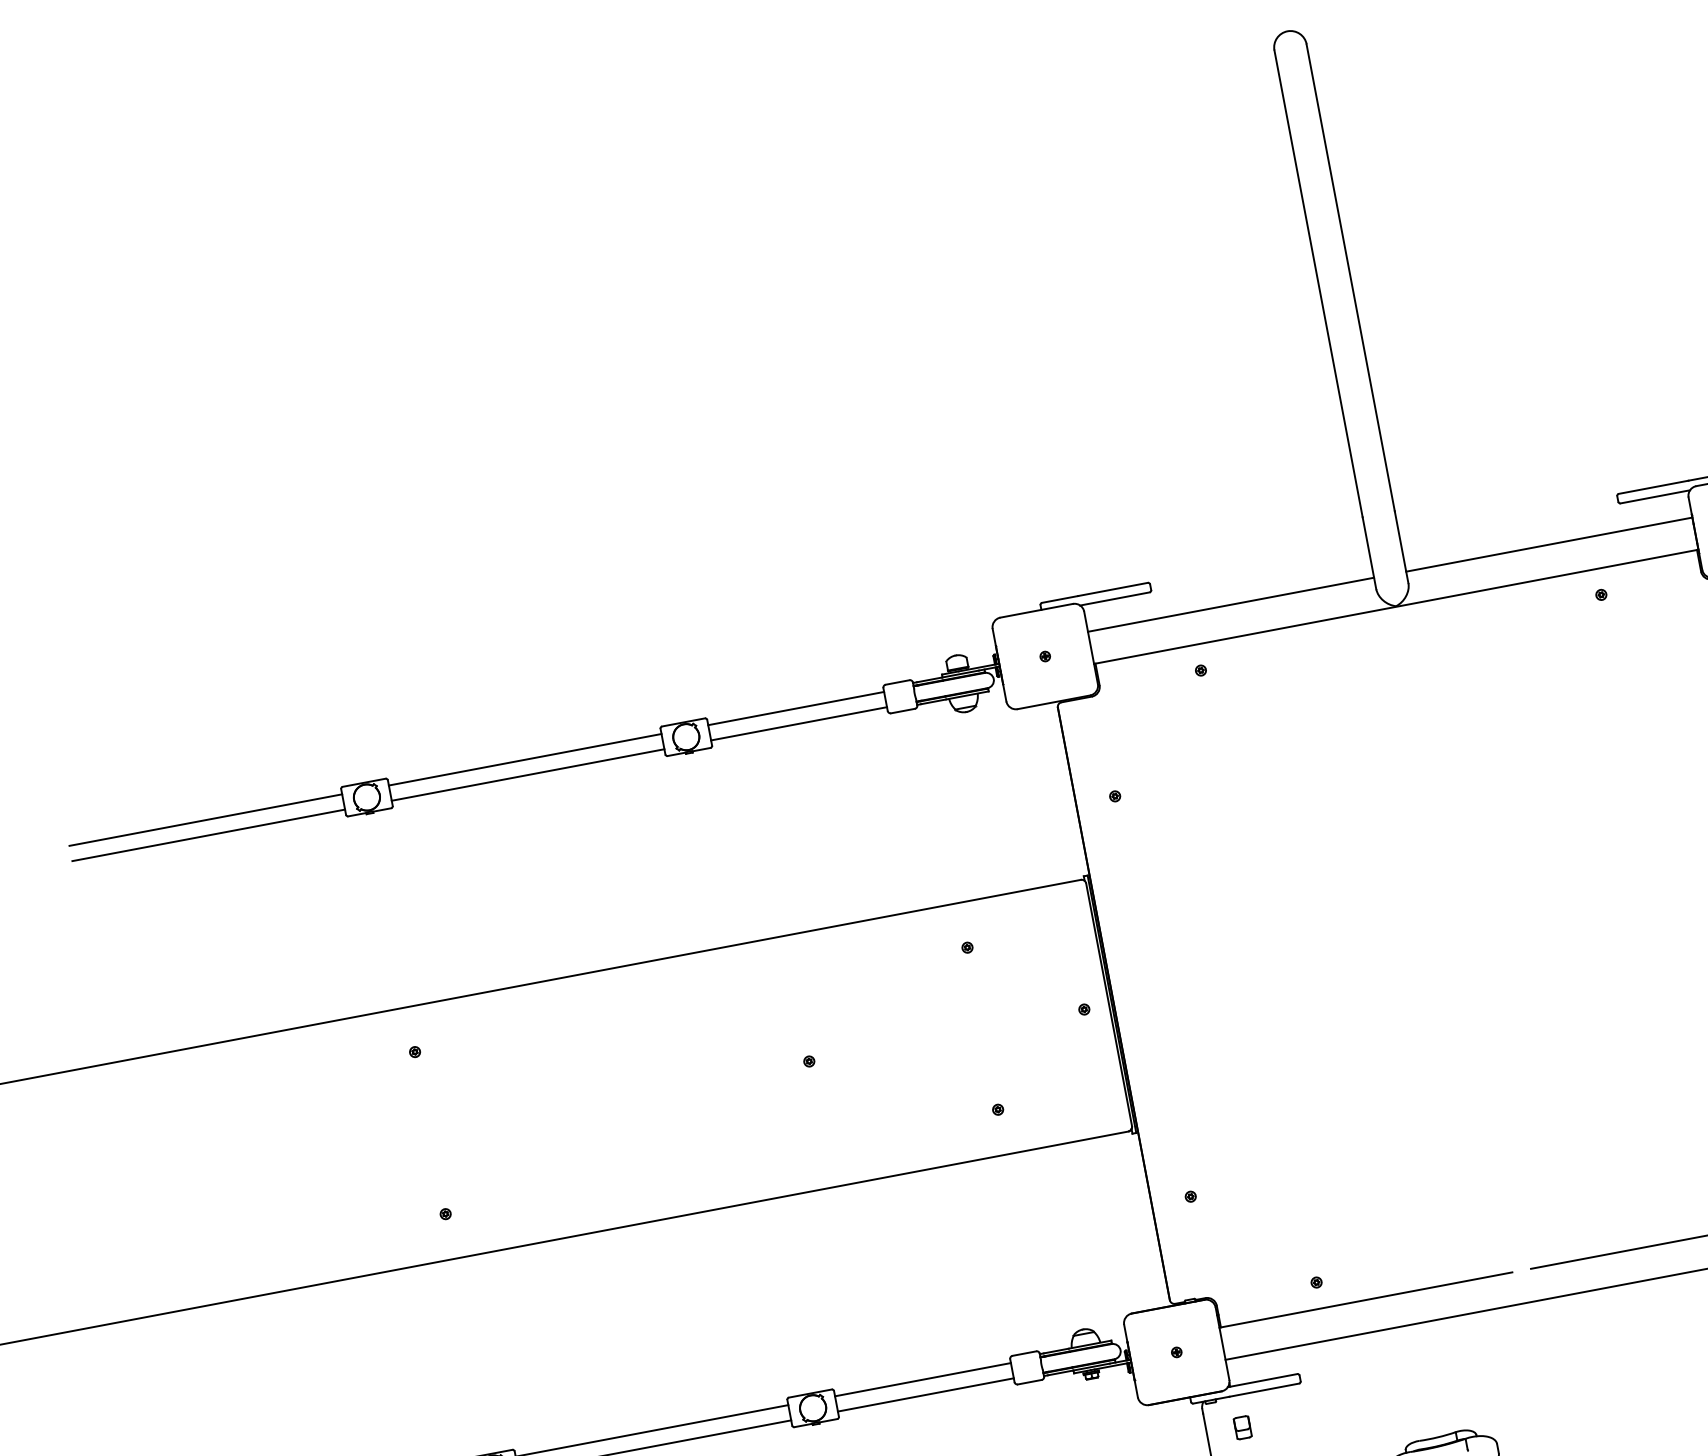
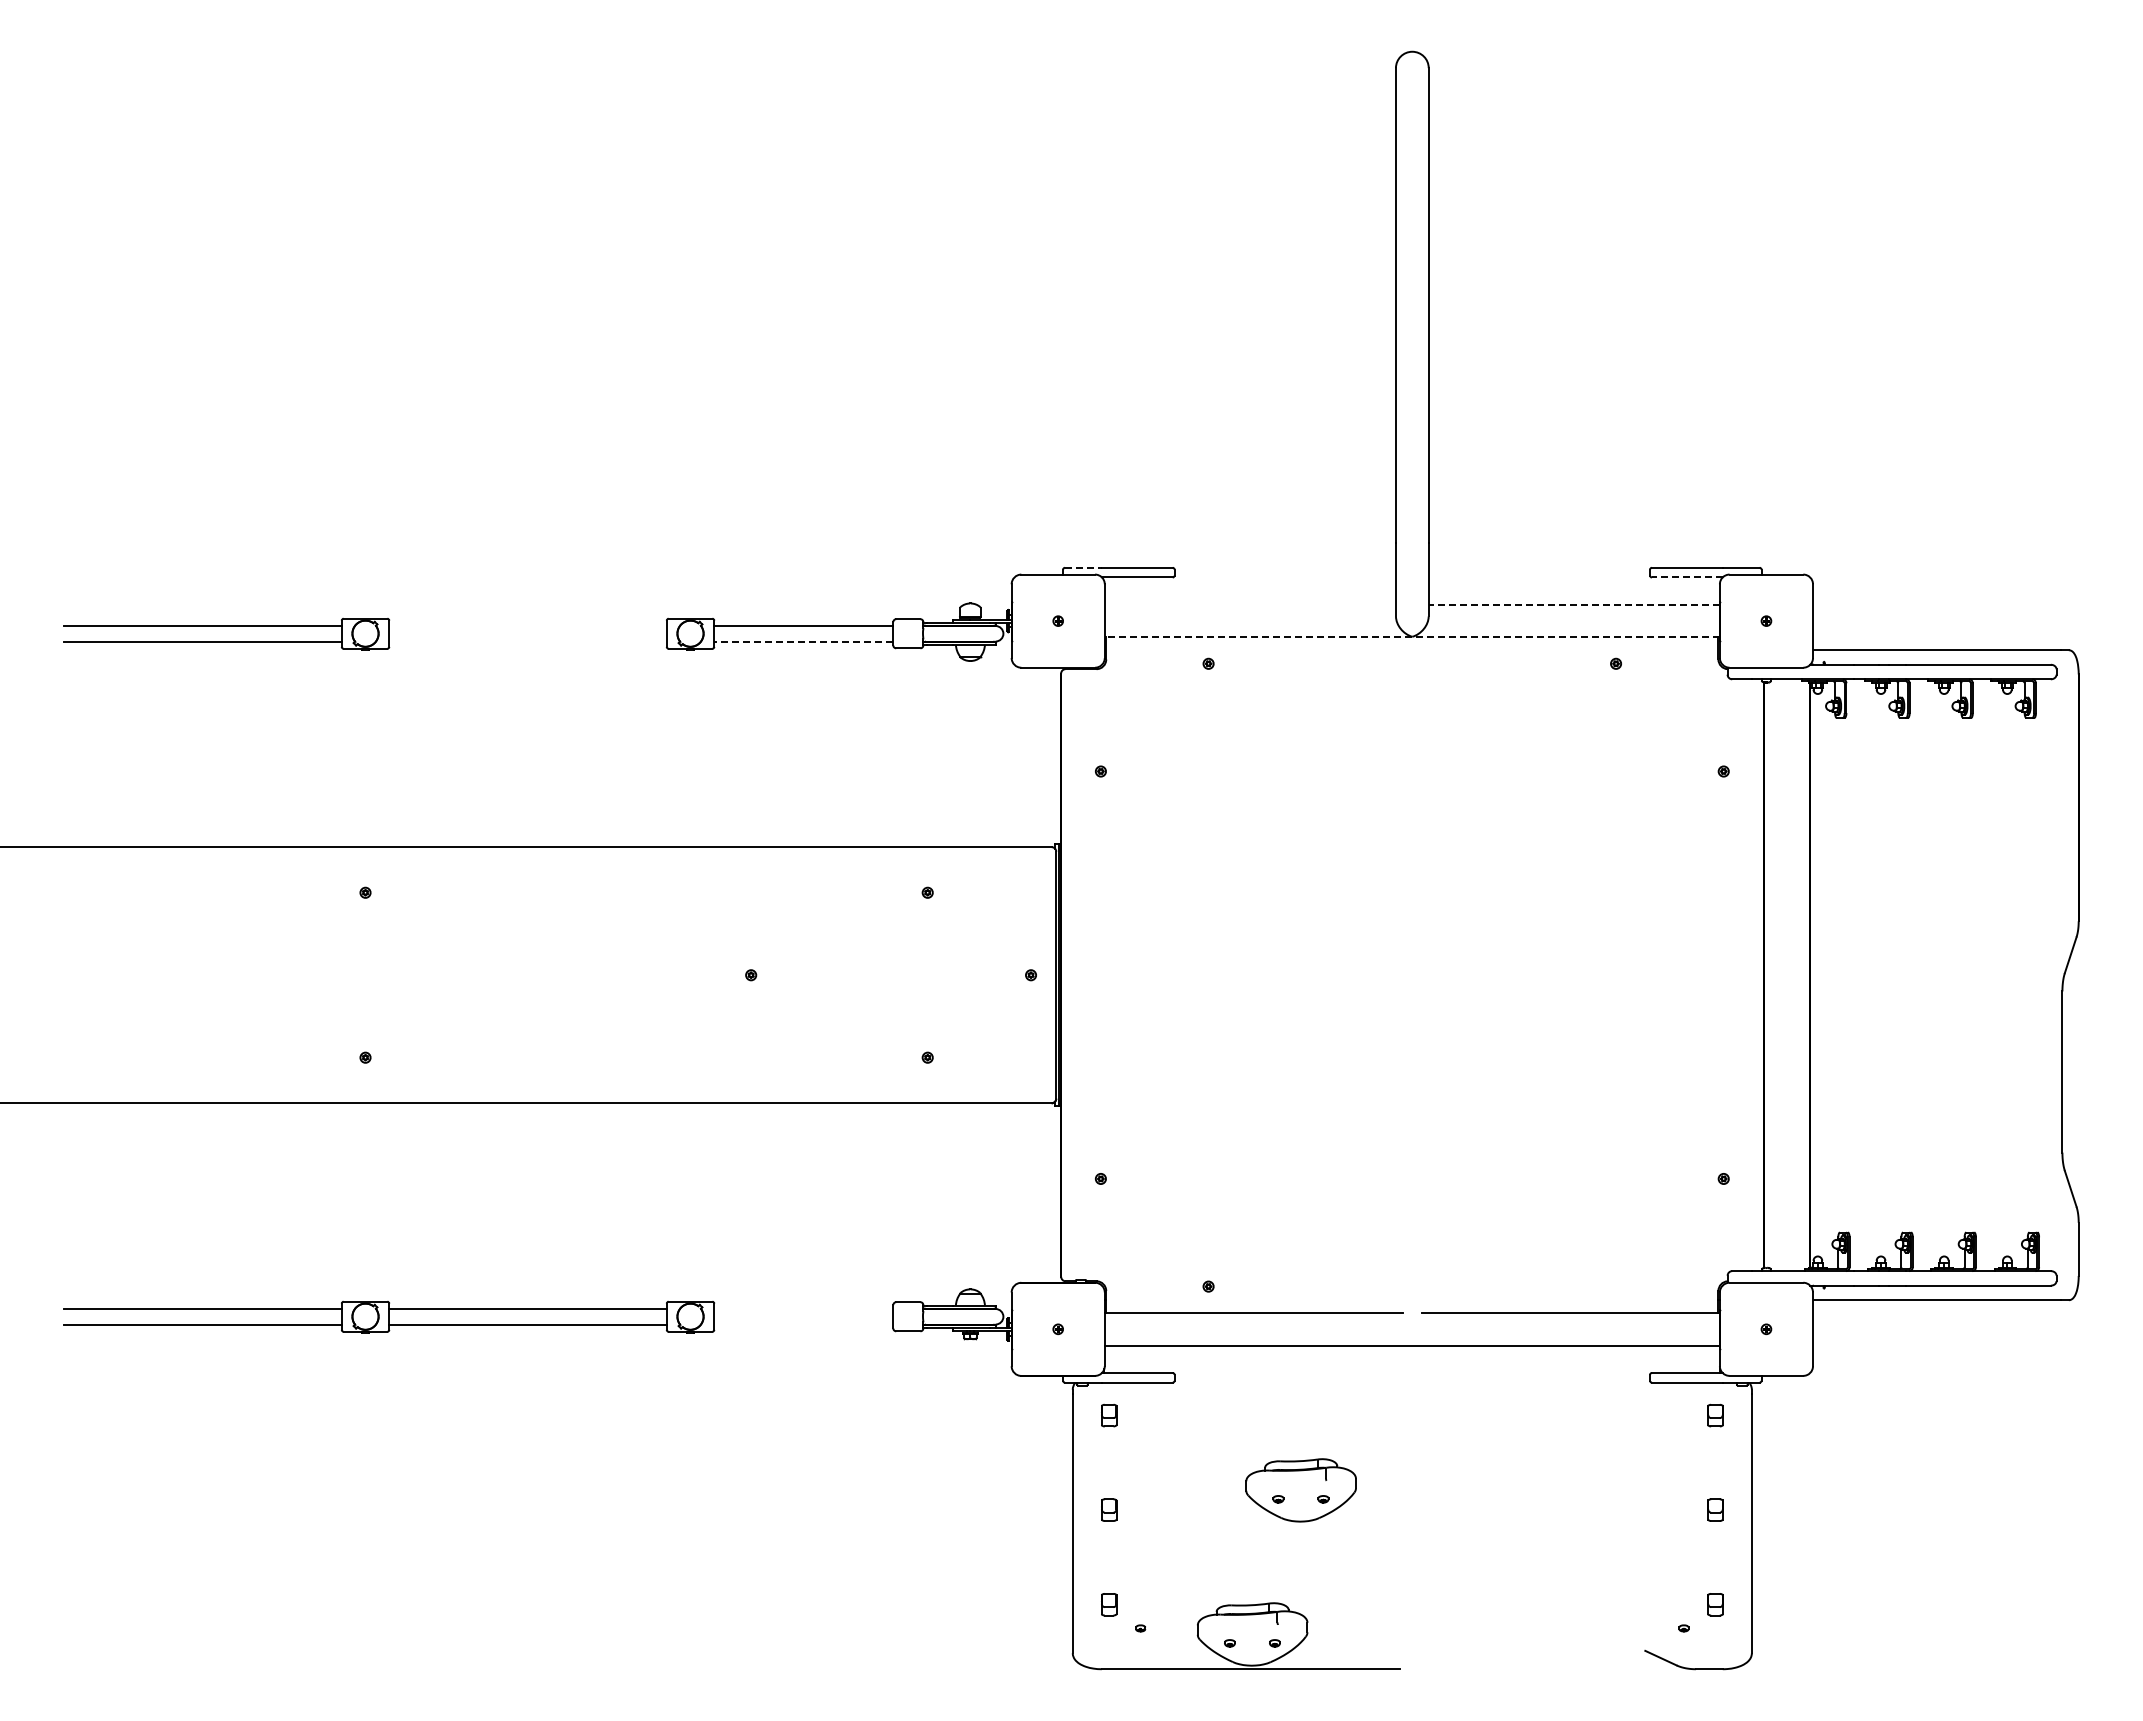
line: (1654, 497) -> (1686, 577), solid -> dashed
line: (1549, 544) -> (1574, 604), solid -> dashed
line: (1060, 599) -> (1083, 567), solid -> dashed
line: (1230, 604) -> (1249, 604), removed
line: (1396, 606) -> (1412, 637), solid -> dashed
line: (798, 723) -> (803, 641), solid -> dashed
line: (524, 760) -> (527, 626), removed
line: (527, 775) -> (527, 641), removed
line: (922, 1380) -> (803, 1309), removed
line: (925, 1394) -> (803, 1324), removed

